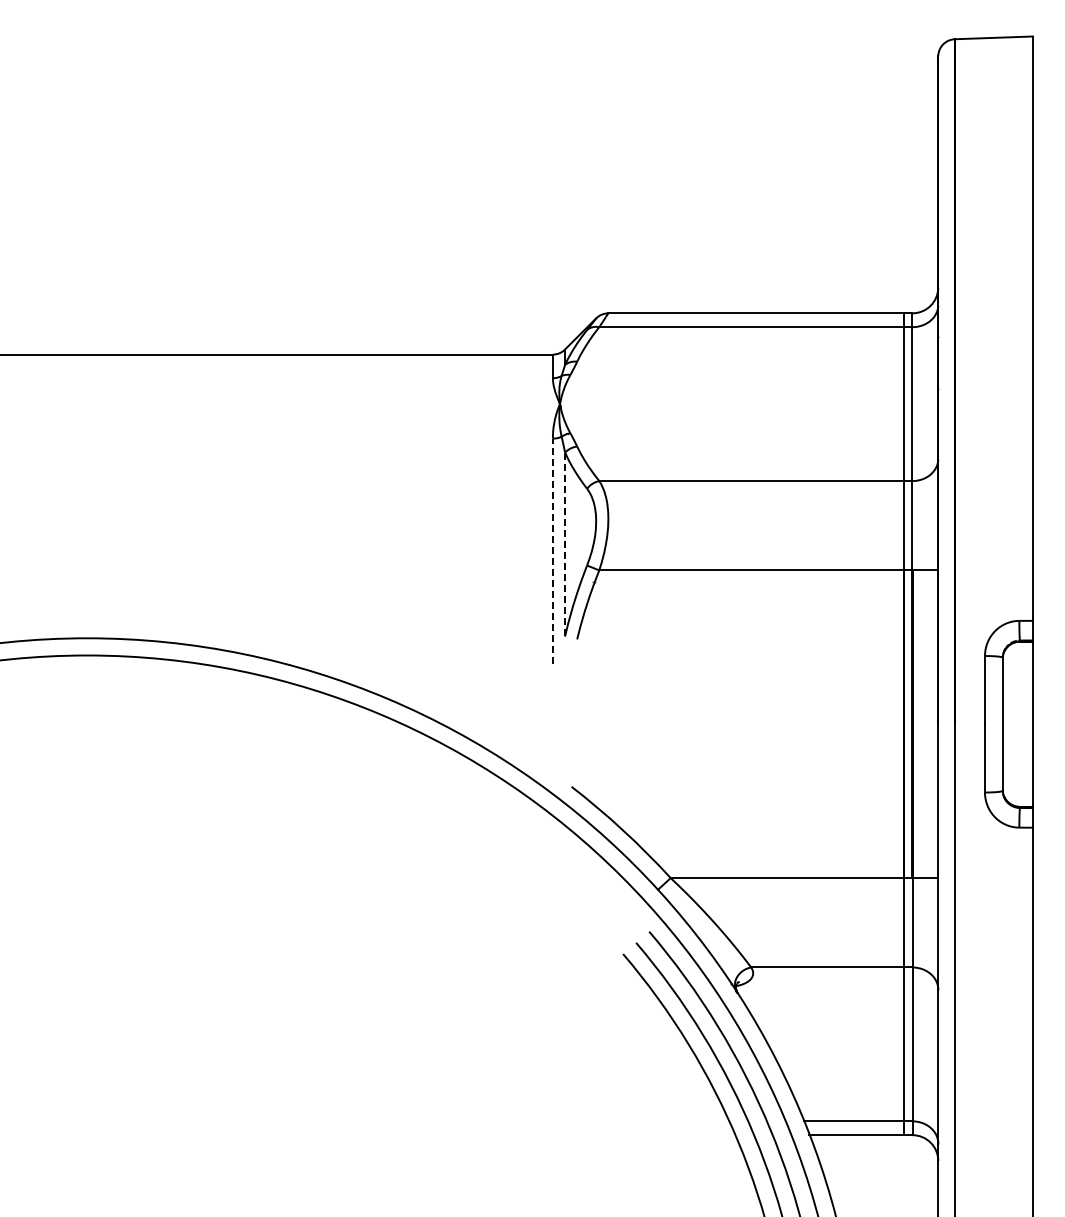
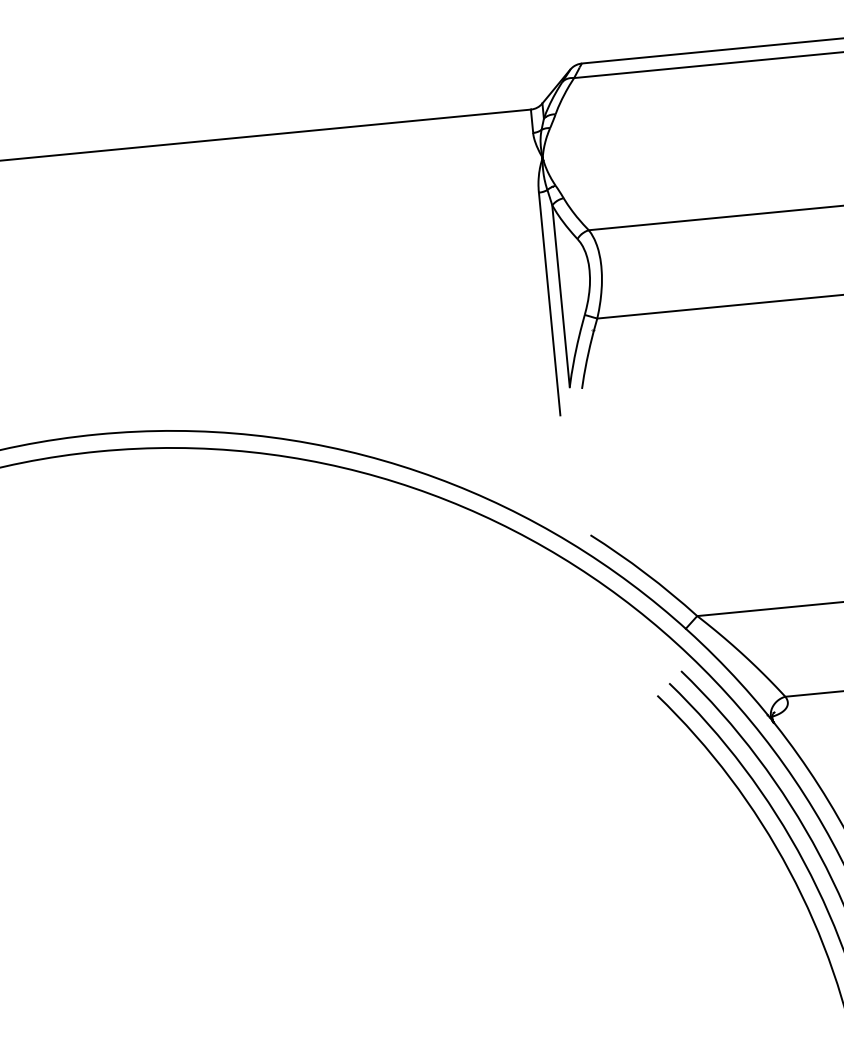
line: (565, 544) -> (561, 296), dashed -> solid
line: (552, 551) -> (549, 304), dashed -> solid

